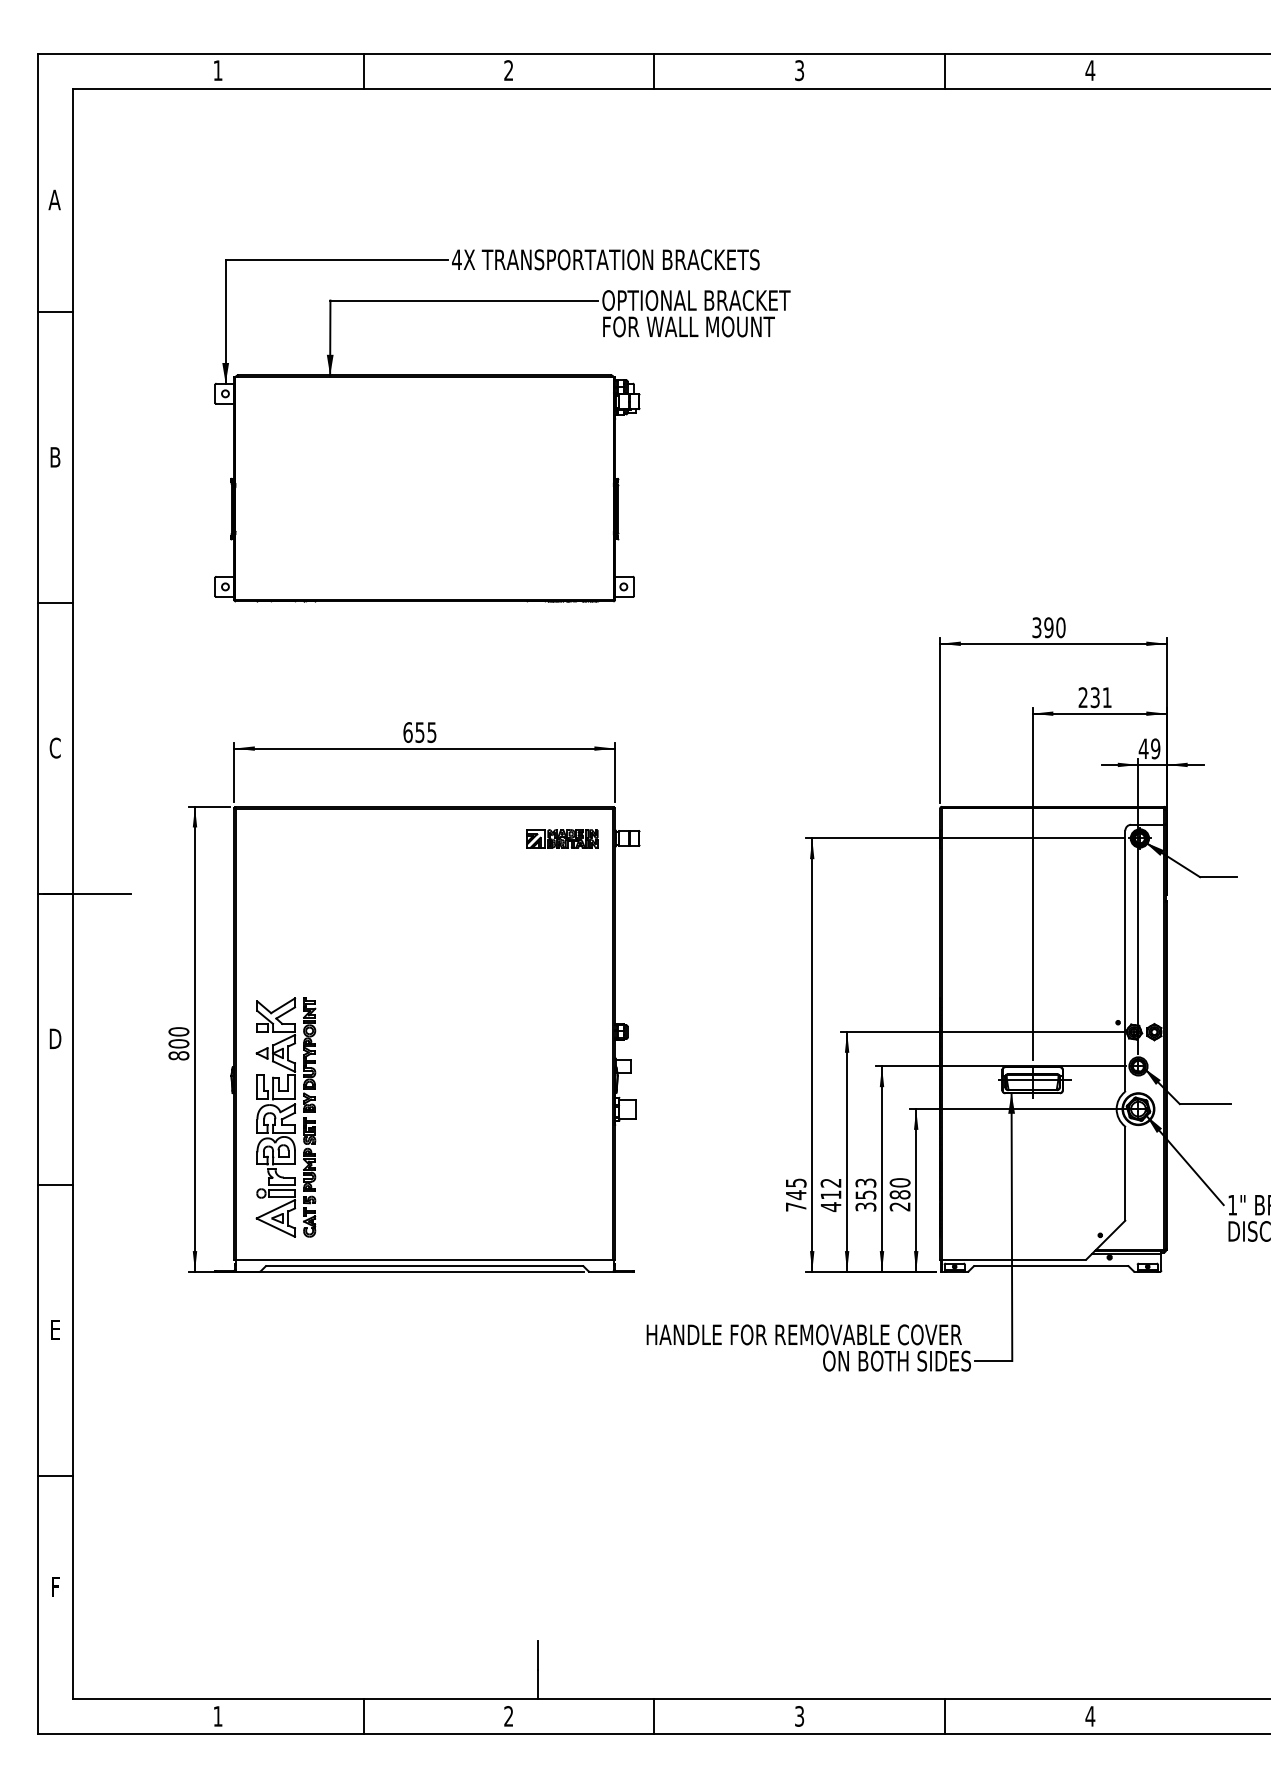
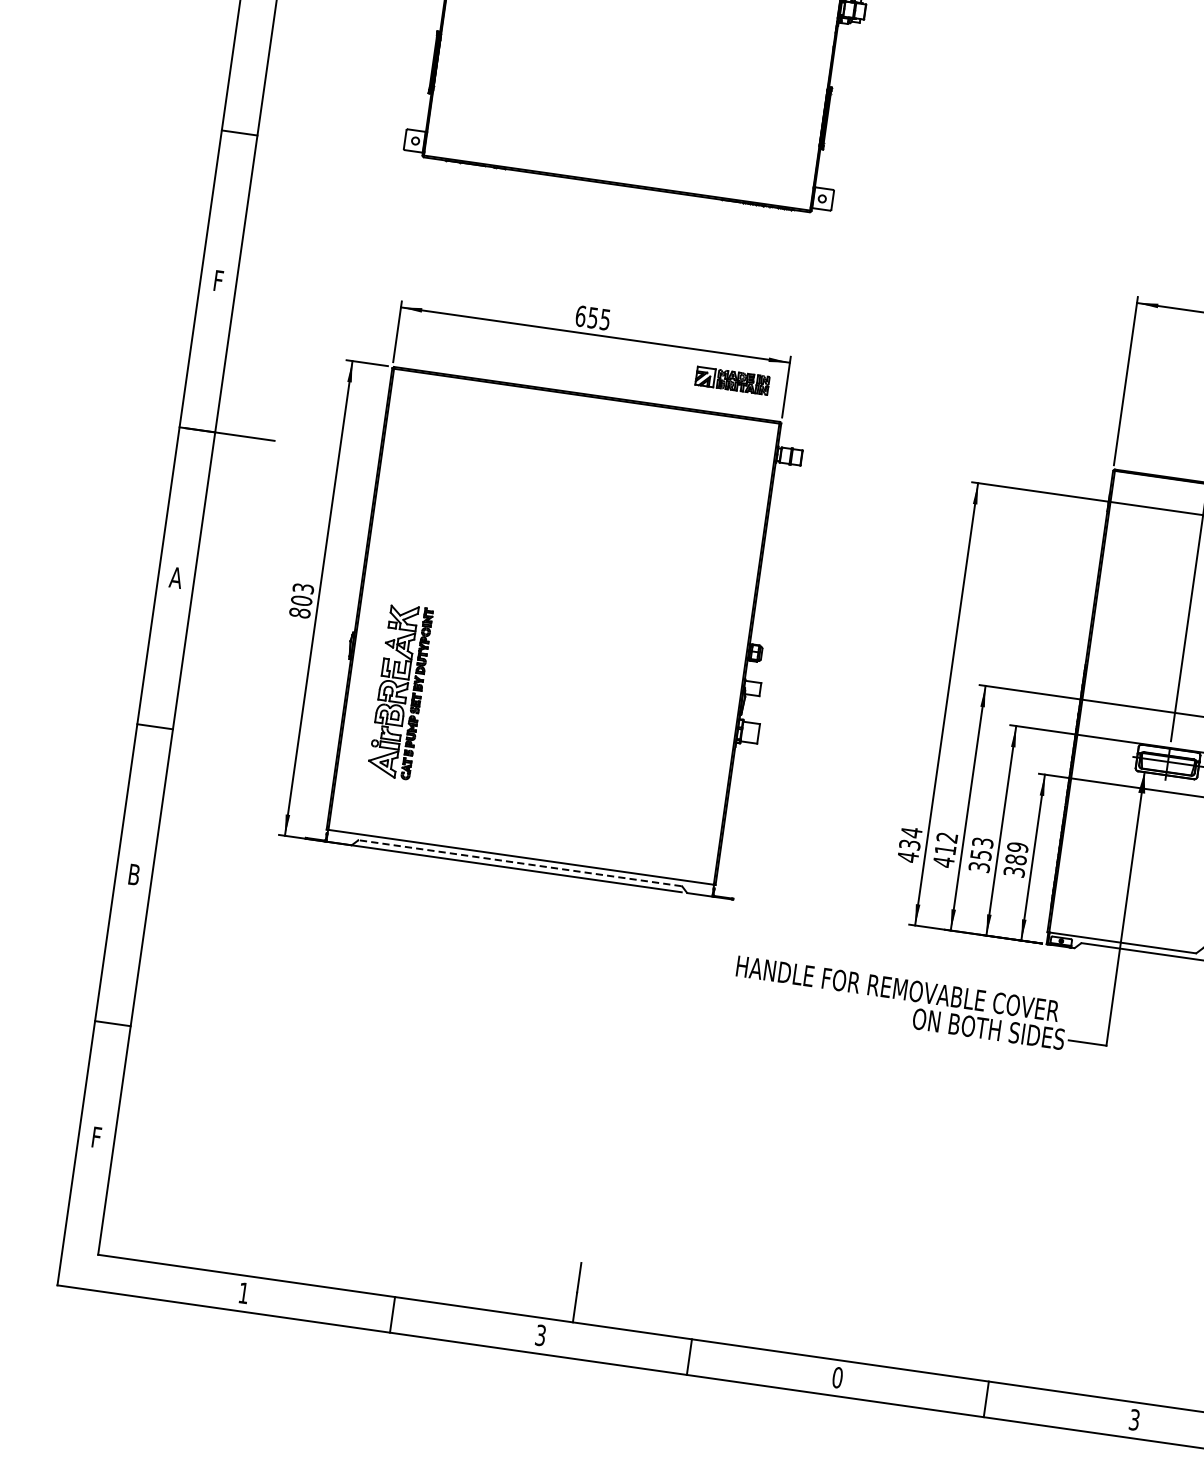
text: (54, 747) -> (217, 280), C -> F
part: (562, 838) -> (732, 380), moved
text: (178, 1031) -> (303, 588), 800 -> 803
text: (55, 1038) -> (176, 577), D -> A
part: (285, 1117) -> (399, 691), size x0.7
text: (900, 1194) -> (1016, 859), 280 -> 389
text: (795, 1195) -> (909, 845), 745 -> 434
line: (424, 1265) -> (520, 862), solid -> dashed
text: (55, 1329) -> (134, 874), E -> B
text: (508, 1716) -> (540, 1335), 2 -> 3
text: (799, 1716) -> (837, 1377), 3 -> 0
text: (1090, 1716) -> (1134, 1420), 4 -> 3

